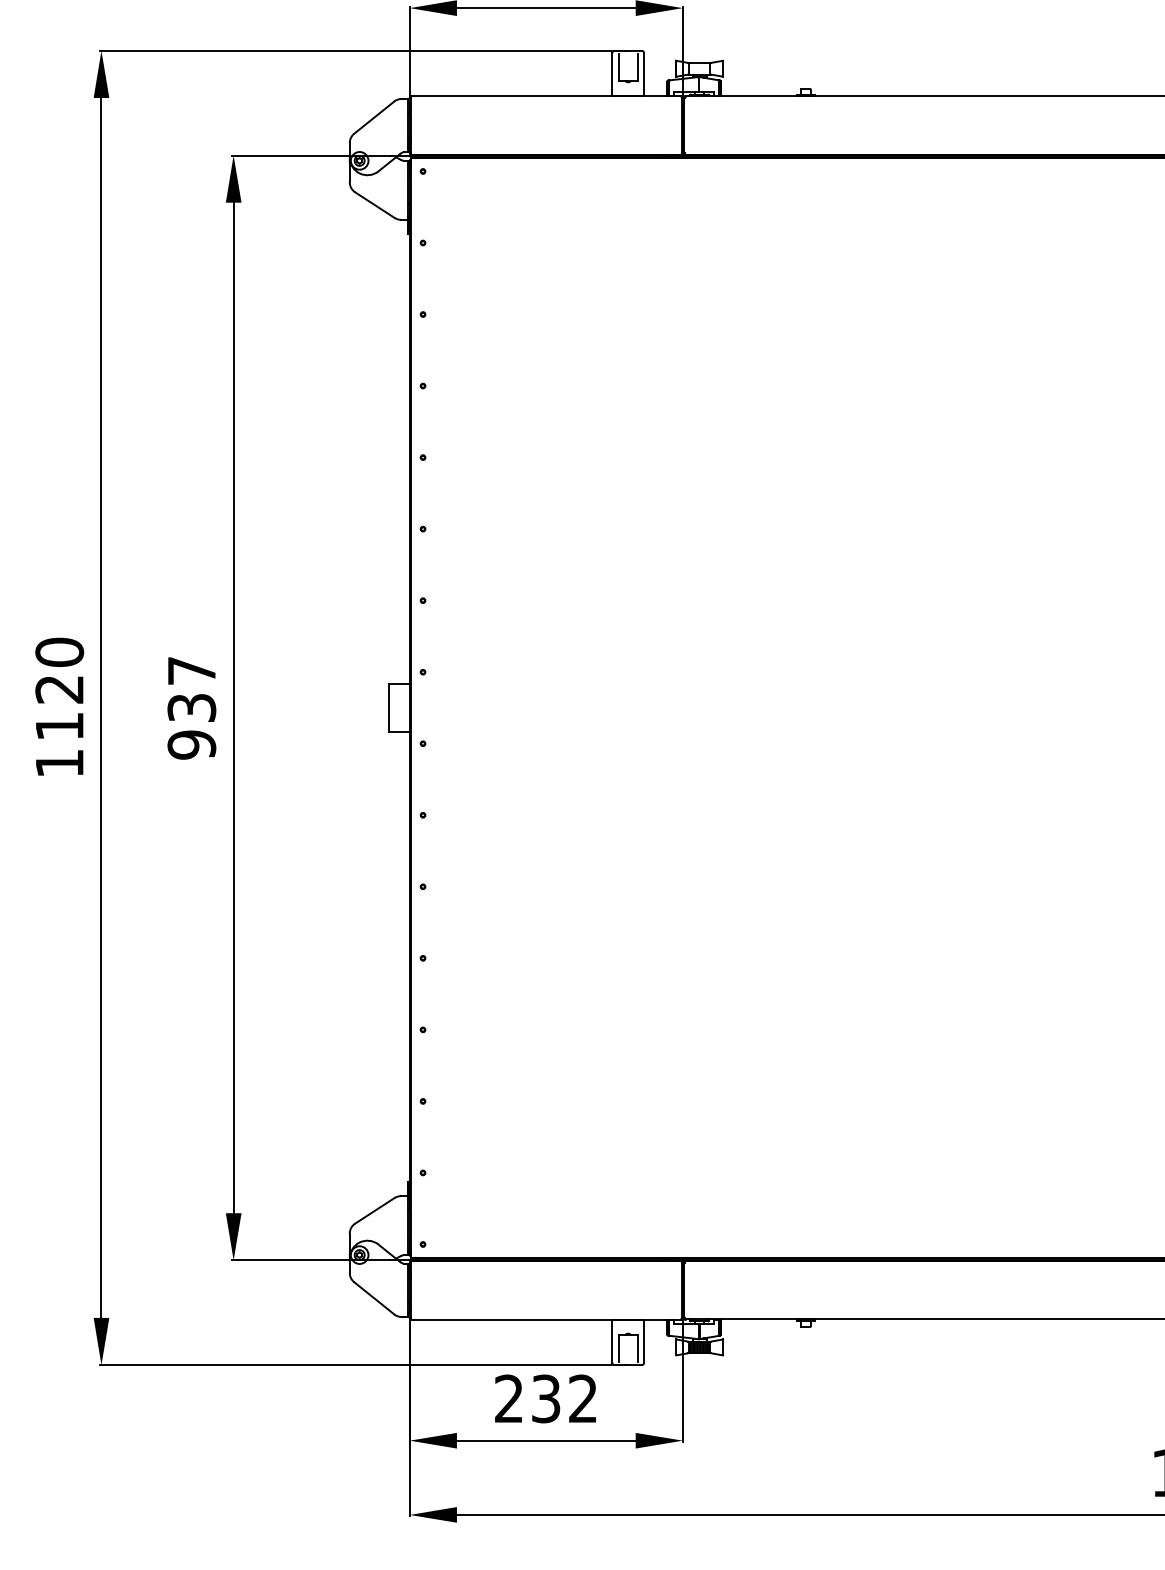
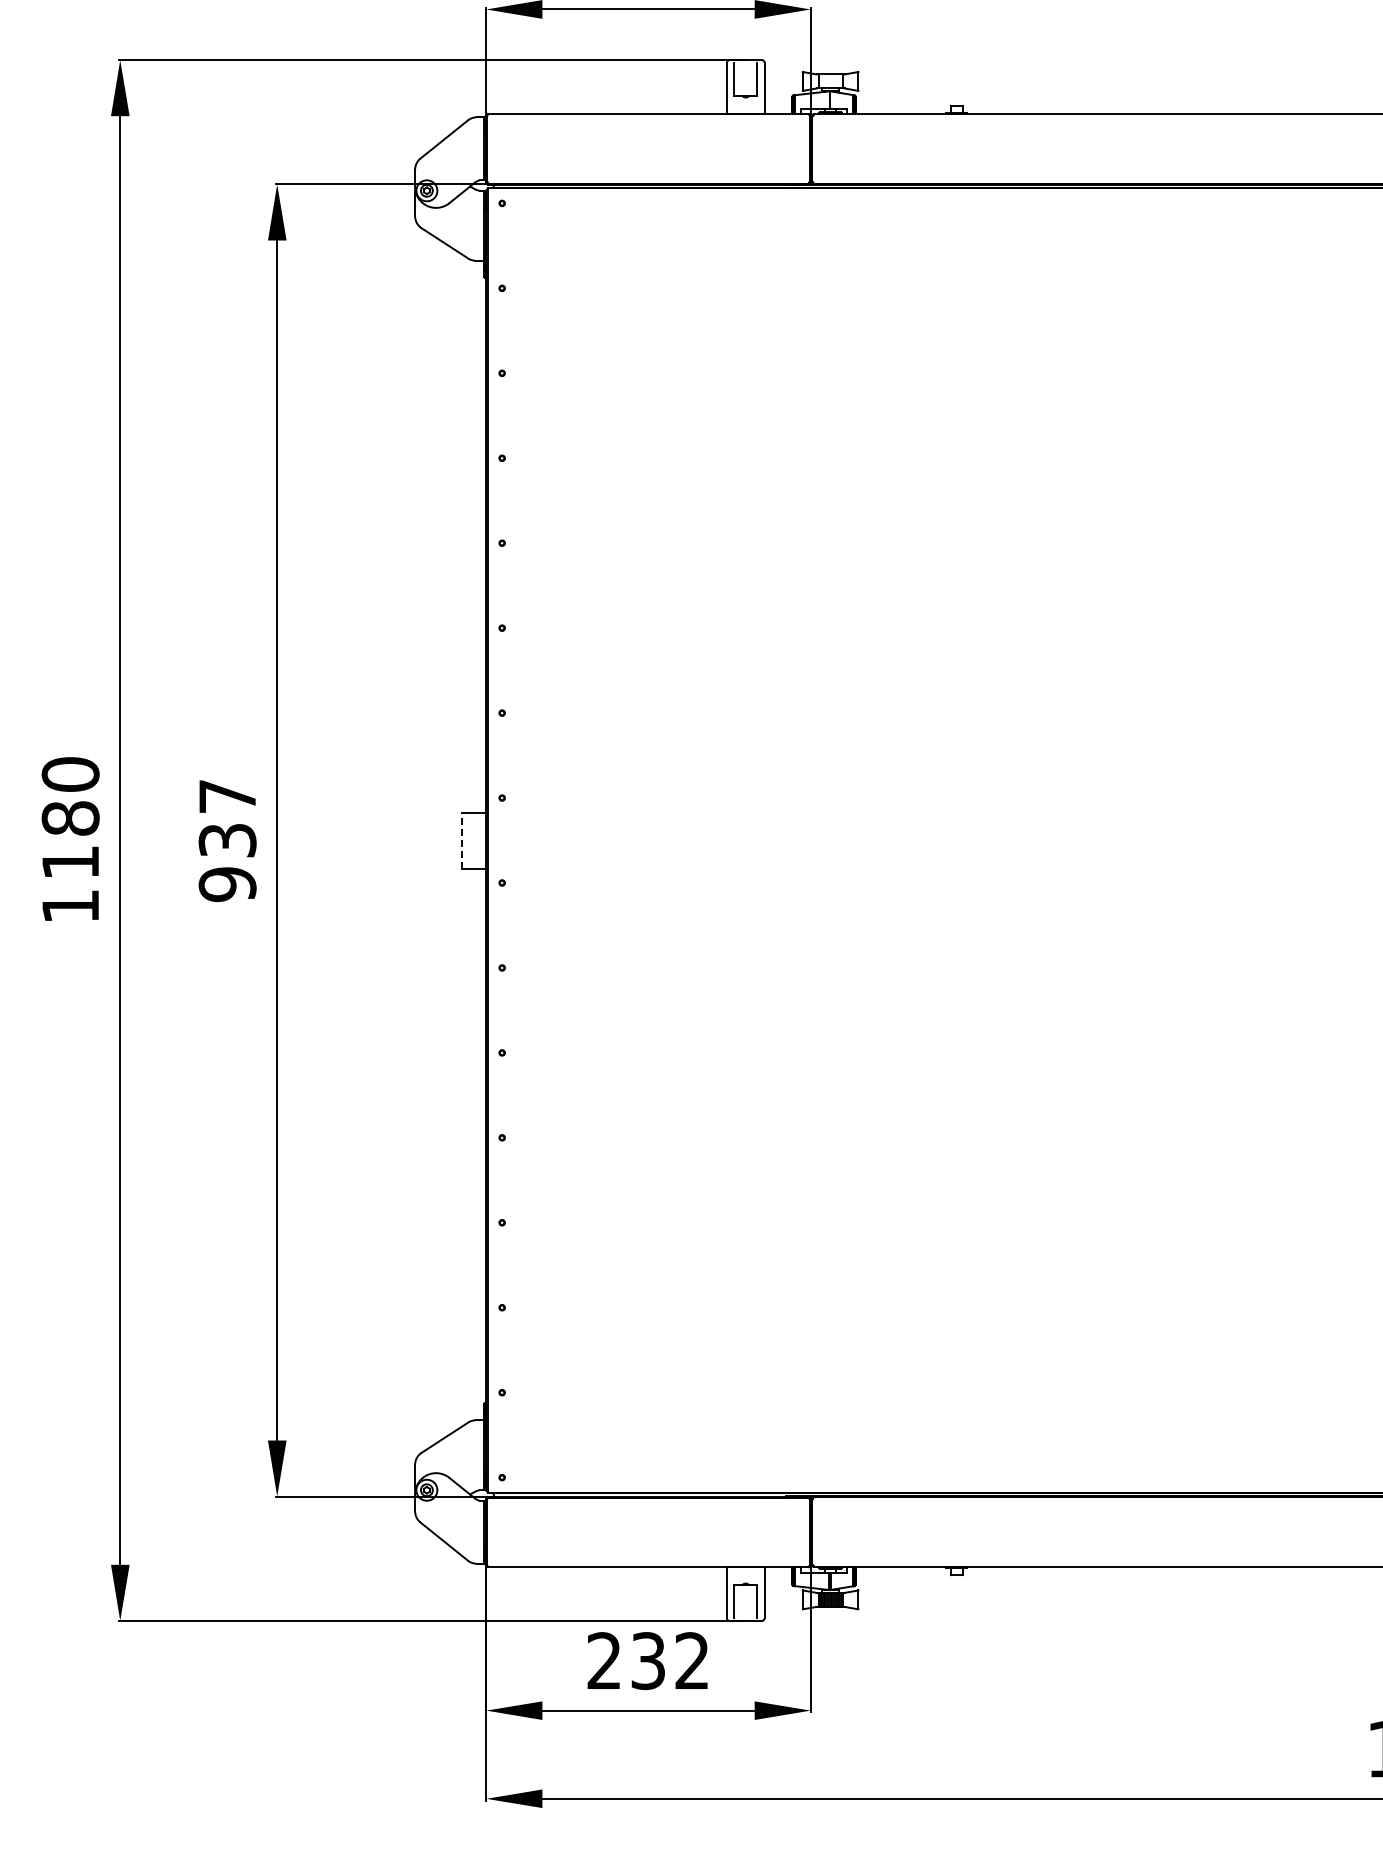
text: (59, 689) -> (70, 818), 1120 -> 1180
line: (388, 707) -> (461, 840), solid -> dashed

